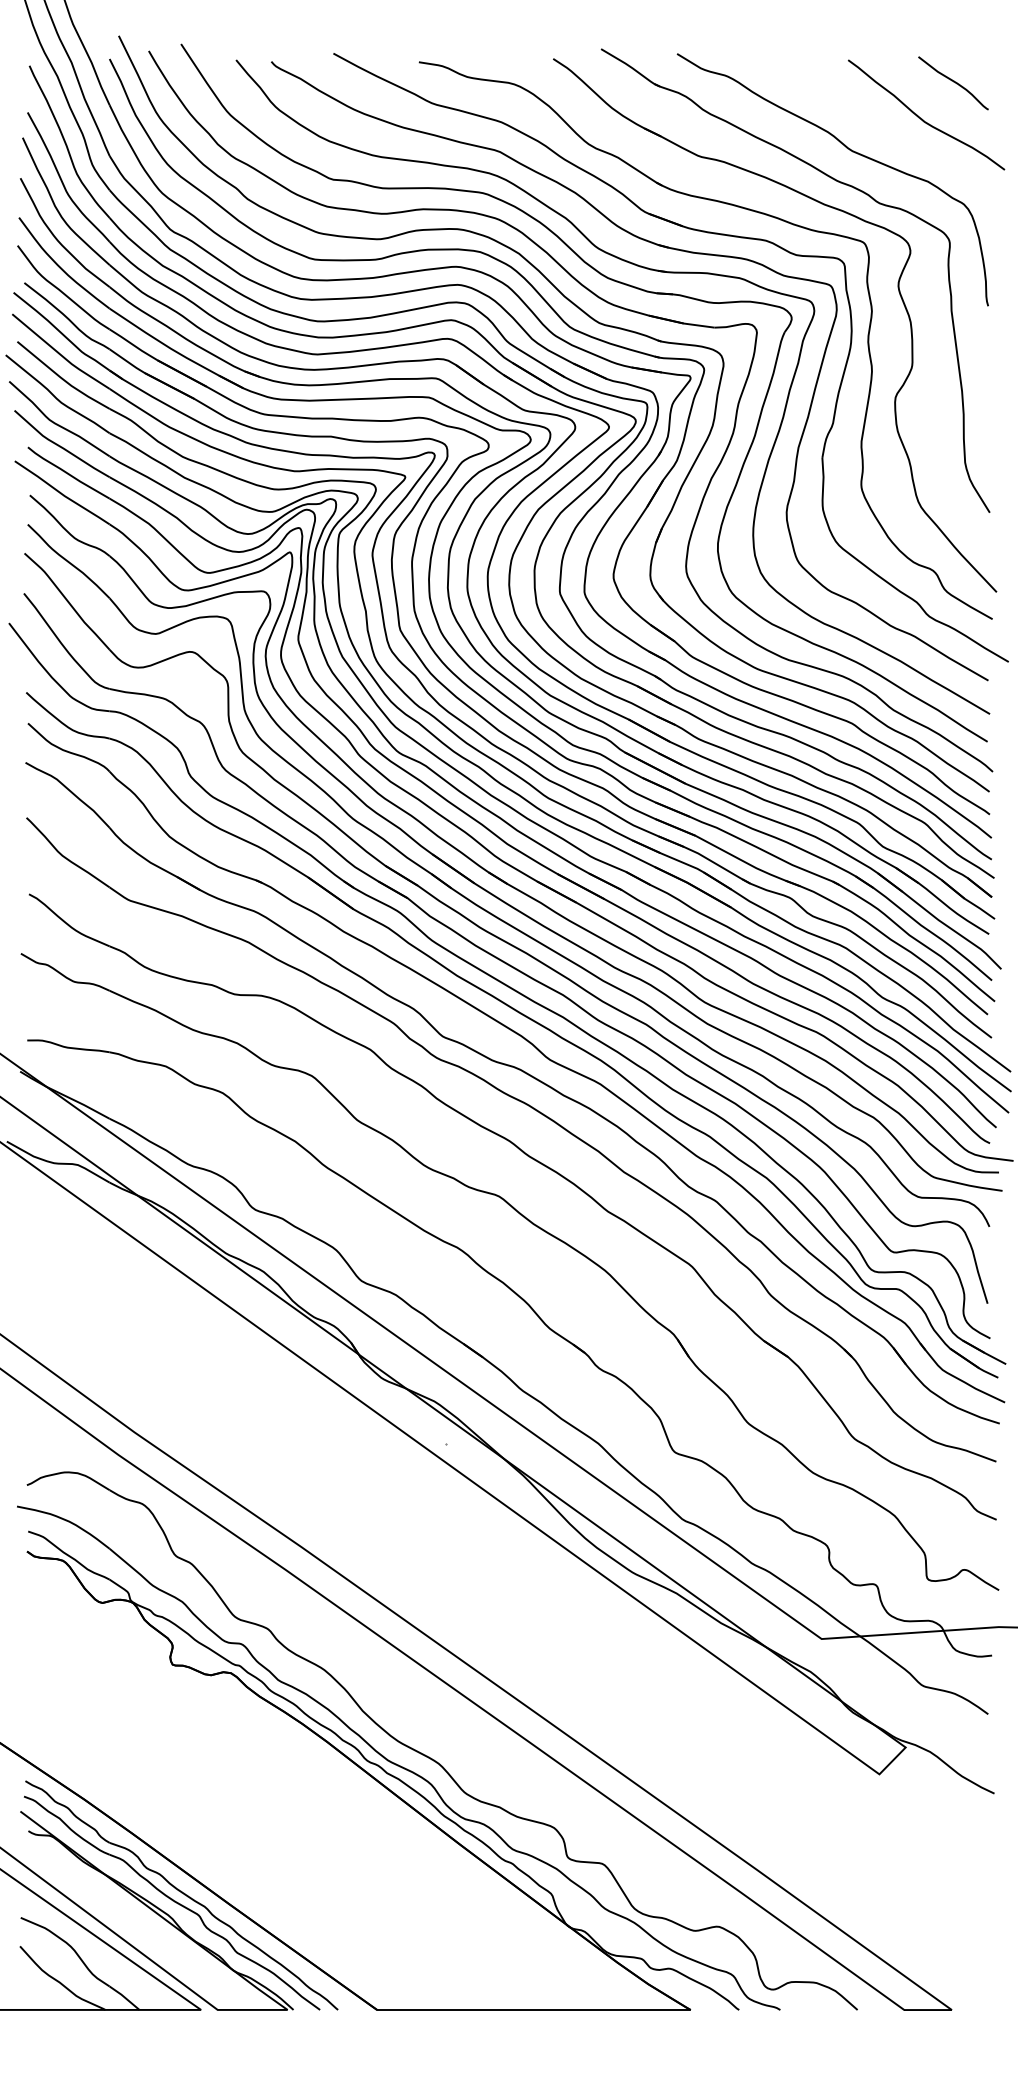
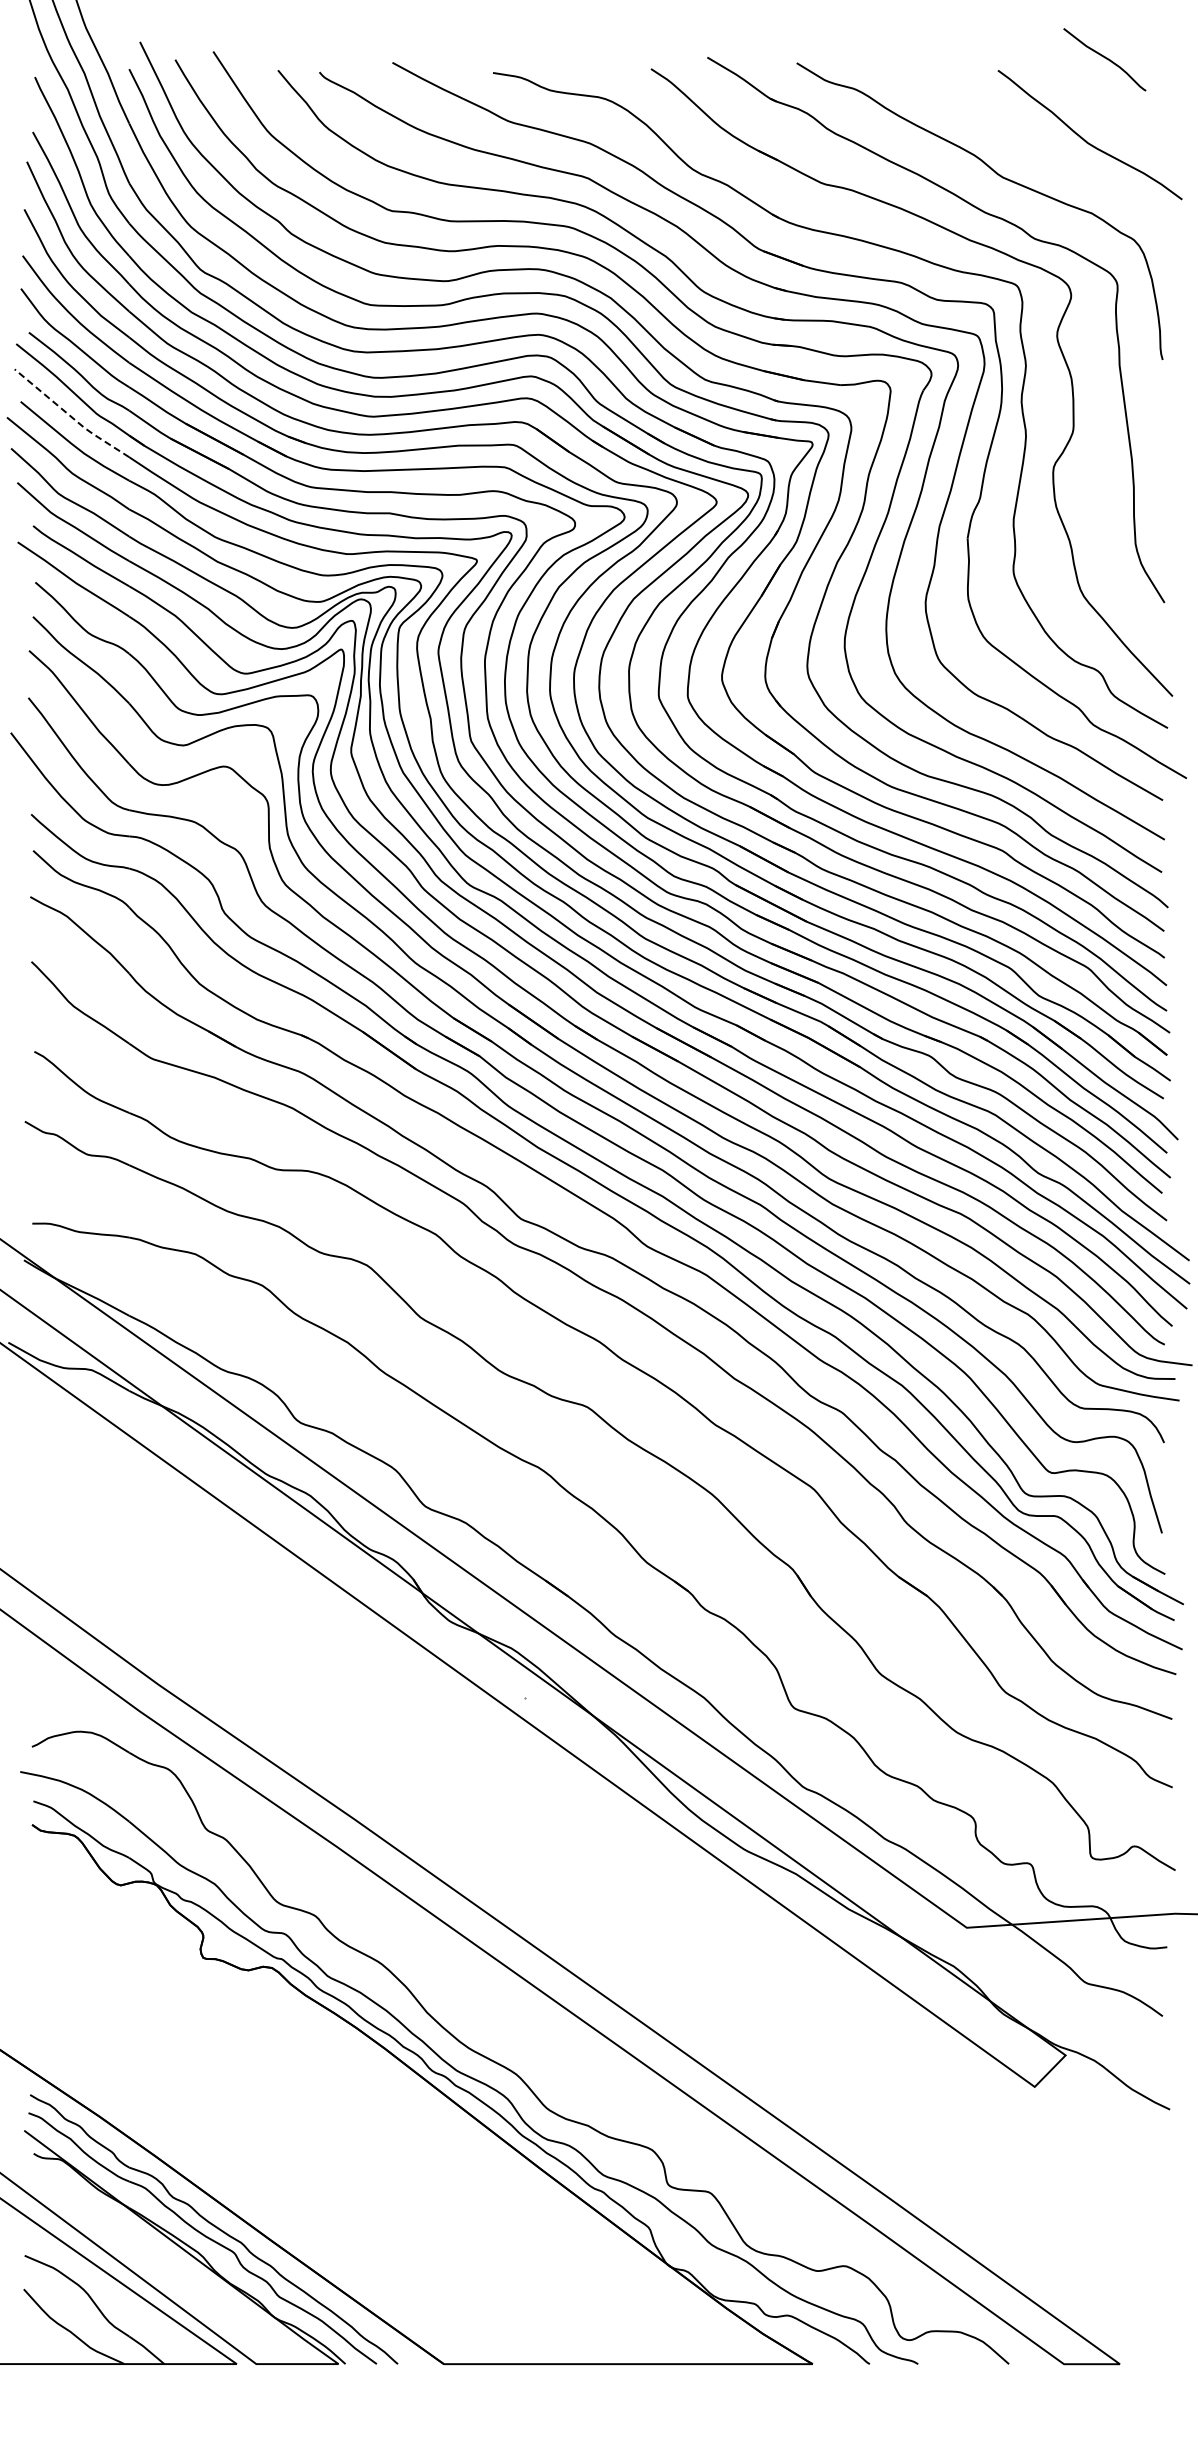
curve: (953, 82) -> (1104, 58), moved
line: (60, 354) -> (71, 416), solid -> dashed

